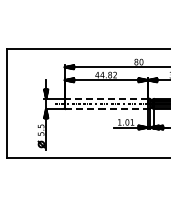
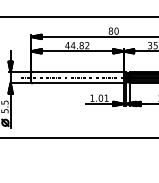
line: (106, 98) -> (77, 71), dashed -> solid
line: (107, 108) -> (78, 82), dashed -> solid

